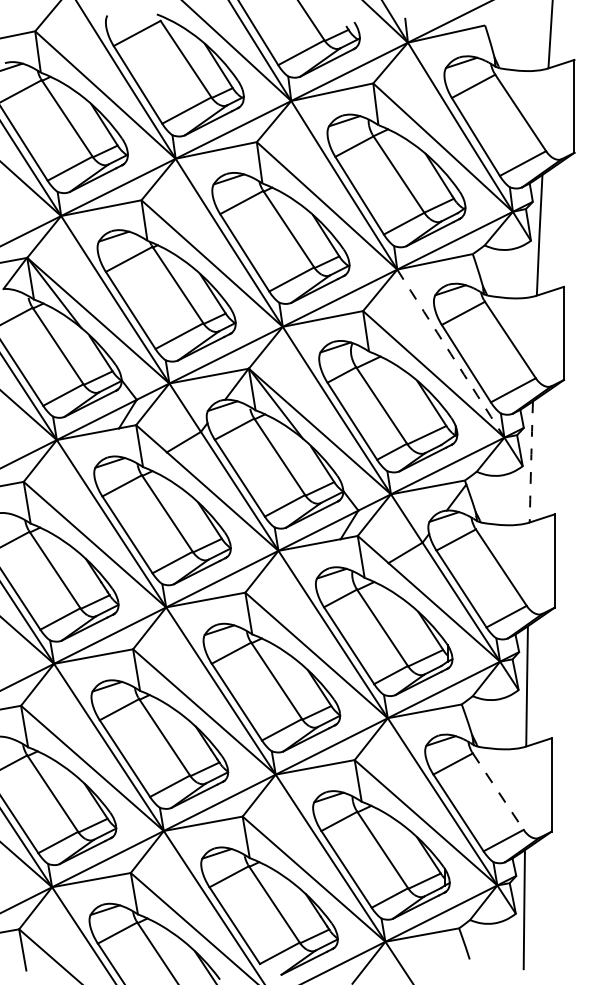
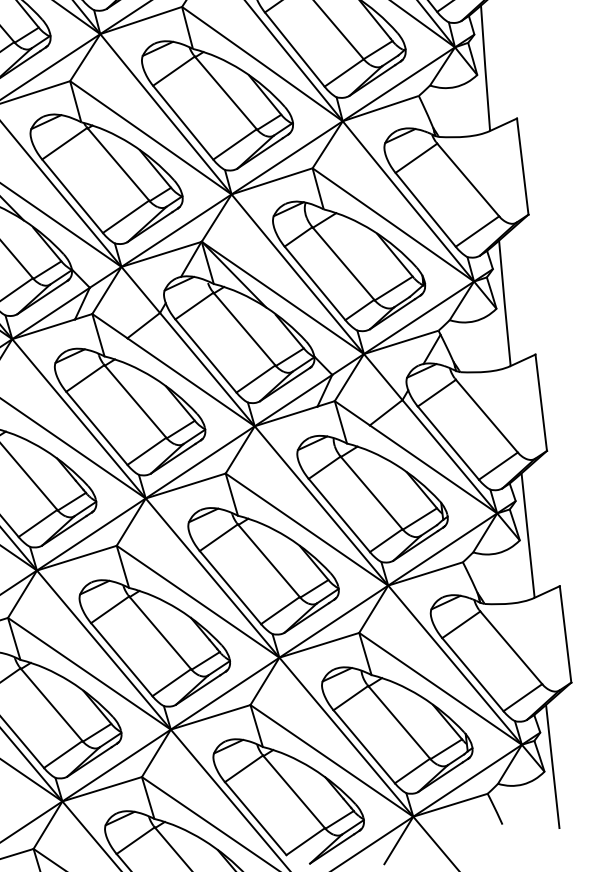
arc: (450, 353) -> (408, 201), dashed -> solid
arc: (531, 461) -> (504, 302), dashed -> solid
line: (498, 791) -> (511, 647), dashed -> solid

